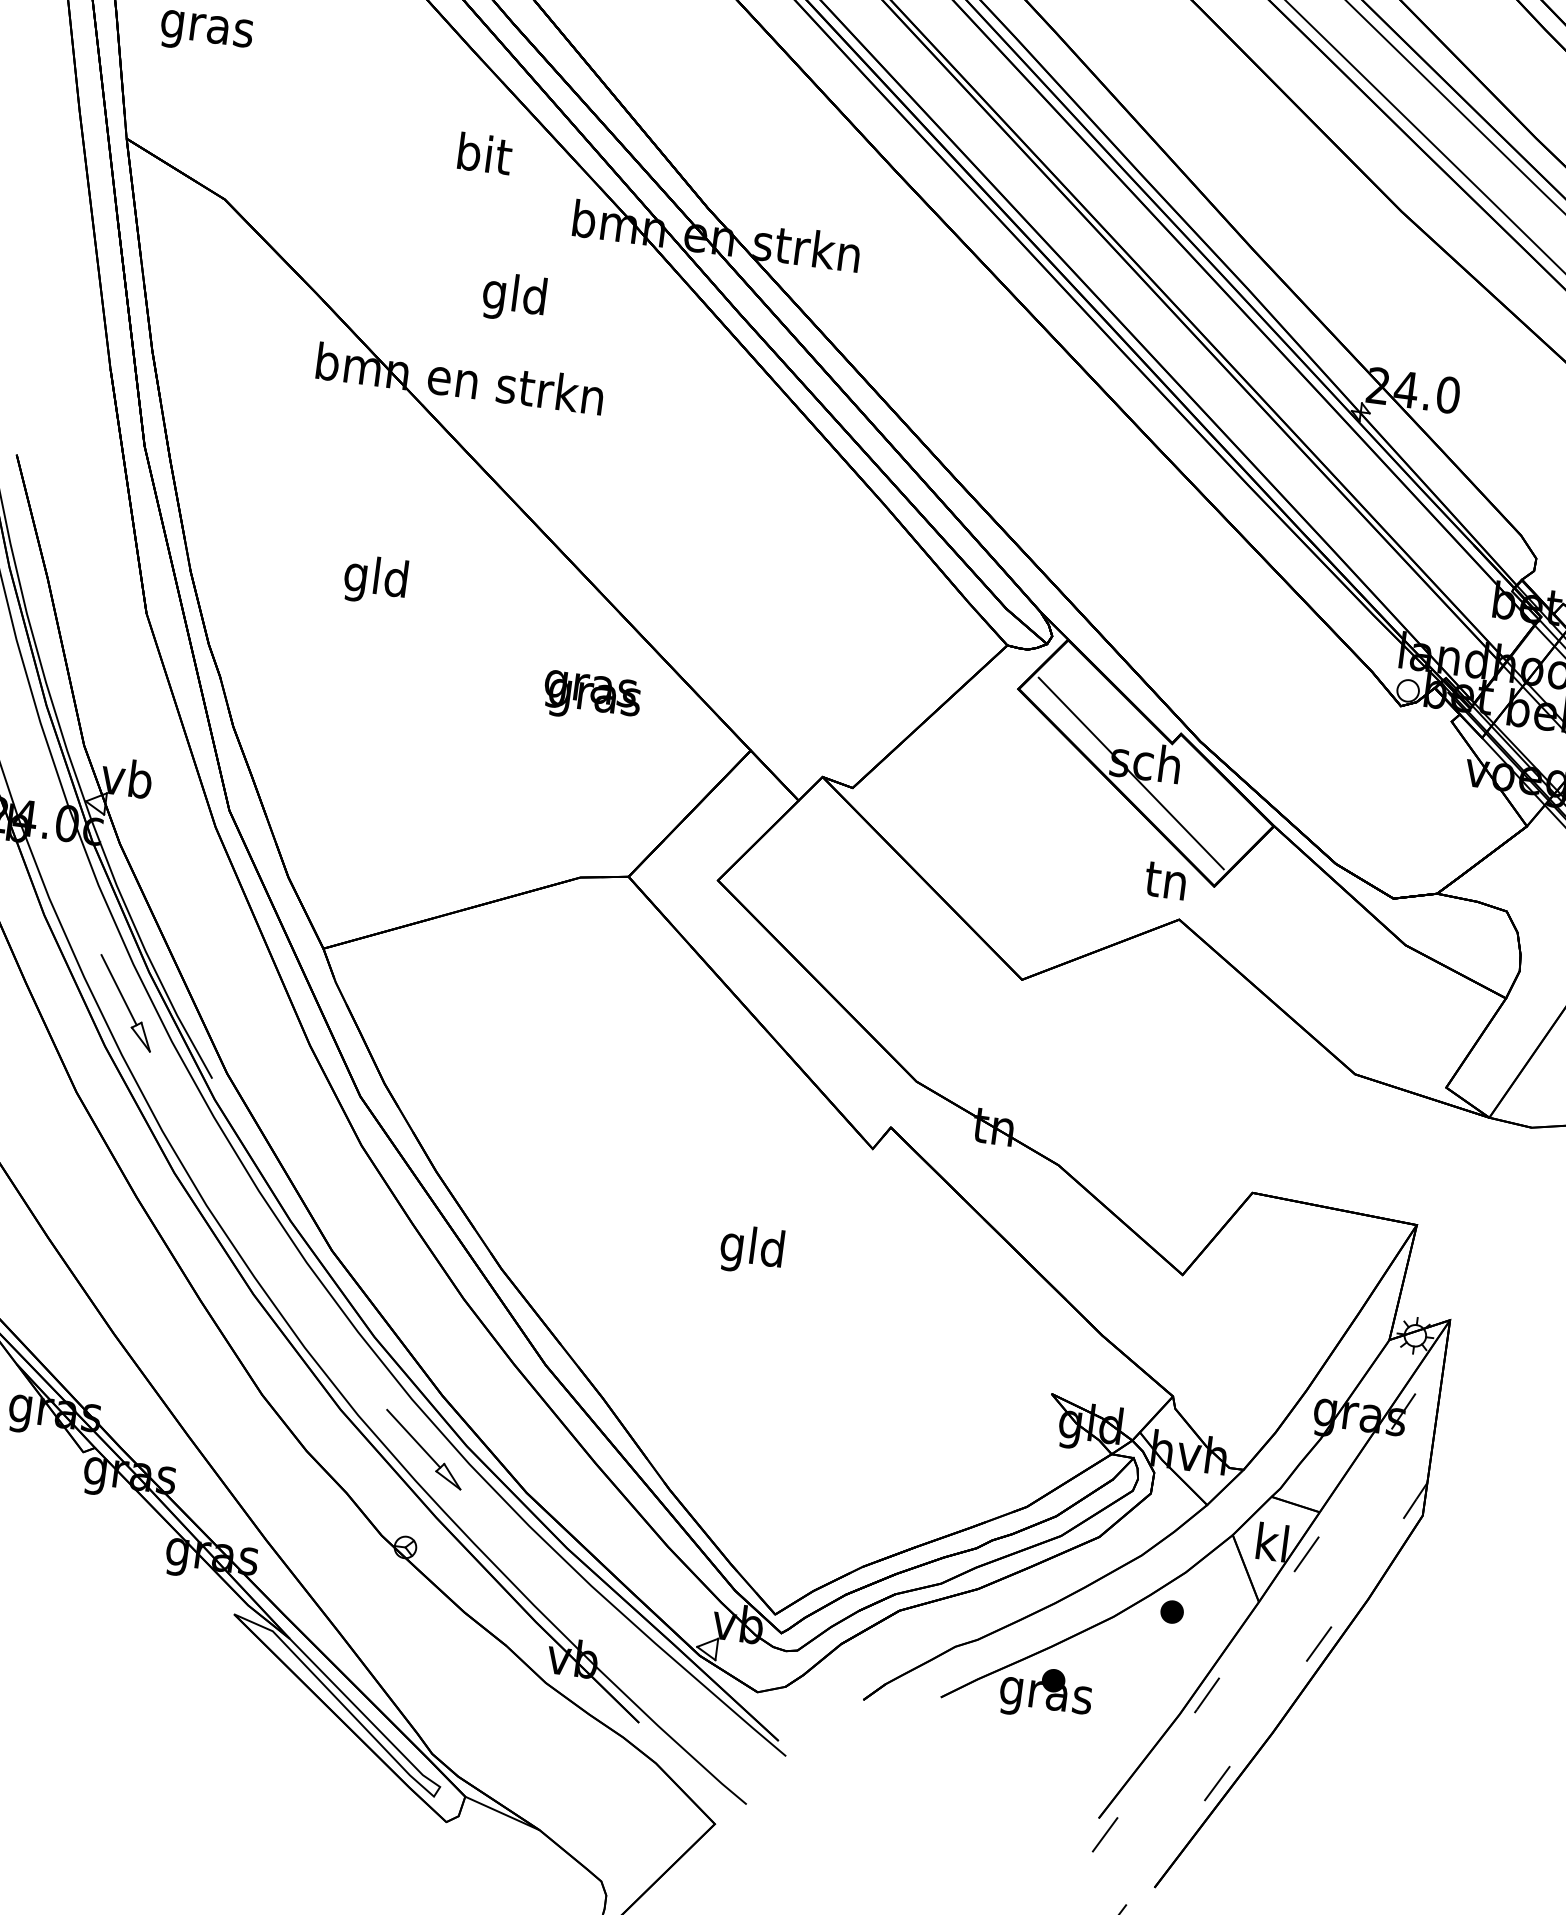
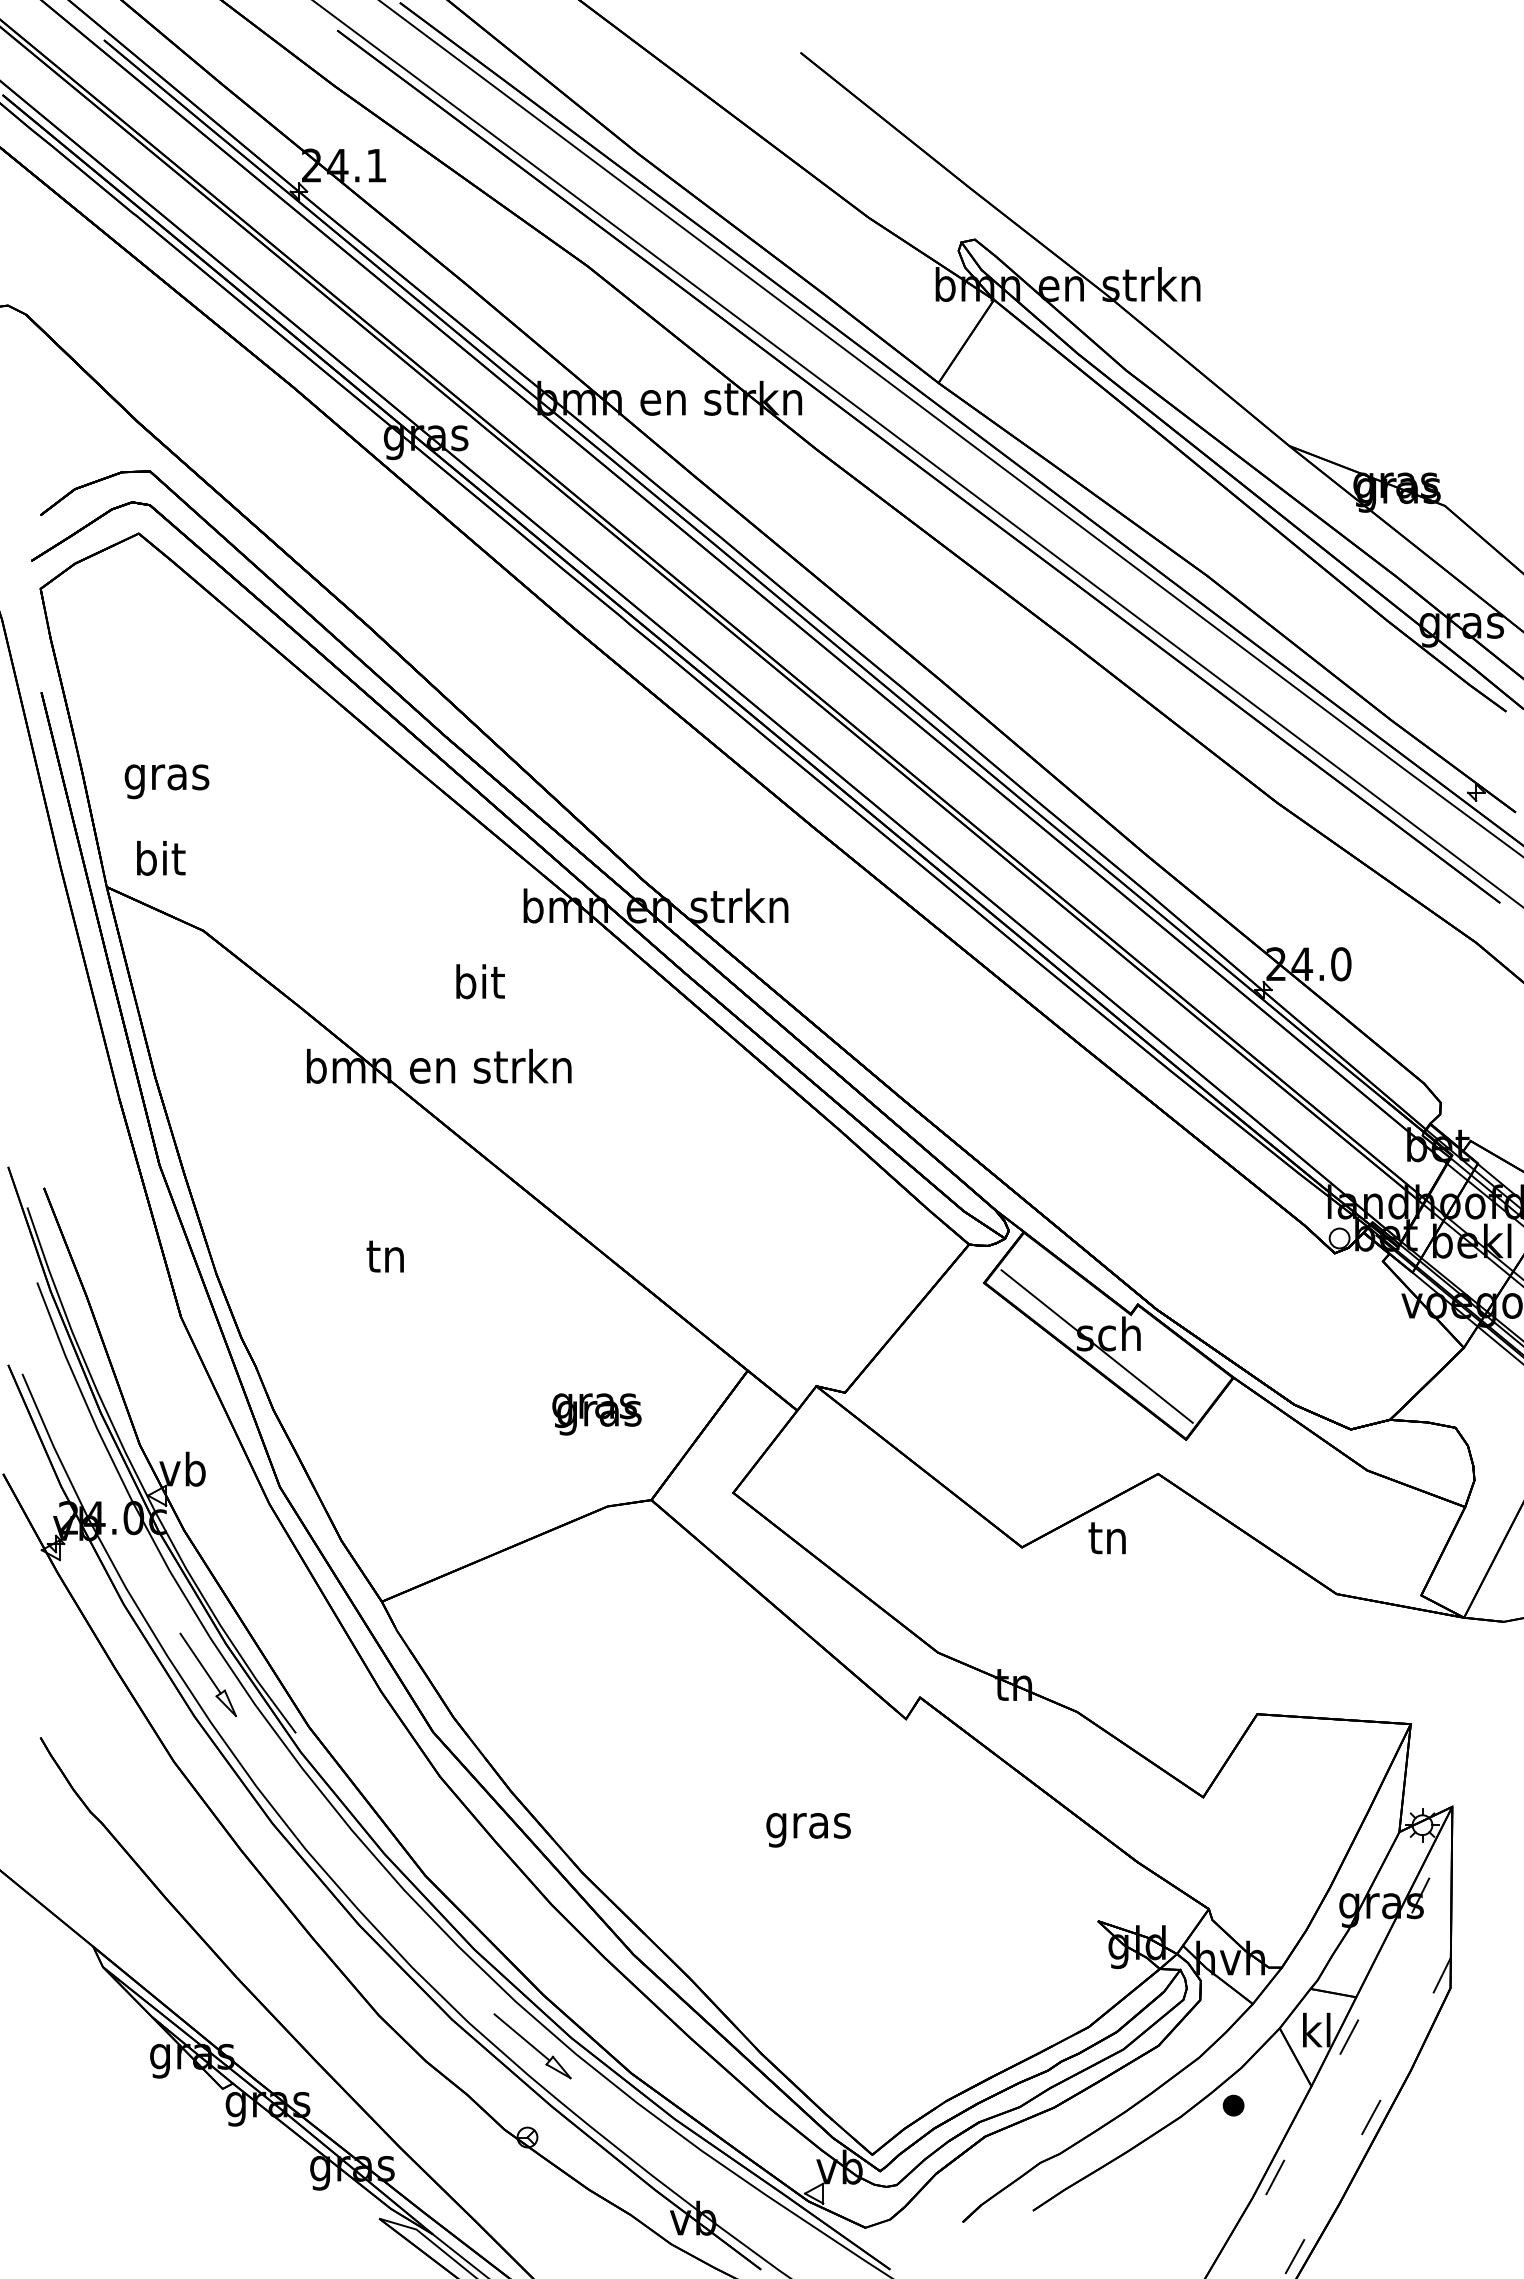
text: (485, 153) -> (161, 858), moved
text: (513, 298) -> (478, 986), gld -> bit
text: (375, 579) -> (385, 1259), gld -> tn
text: (591, 697) -> (596, 1414), moved
text: (1164, 881) -> (1106, 1538), moved
text: (752, 1250) -> (808, 1825), gld -> gras
part: (1046, 1693) -> (1128, 2194), removed

